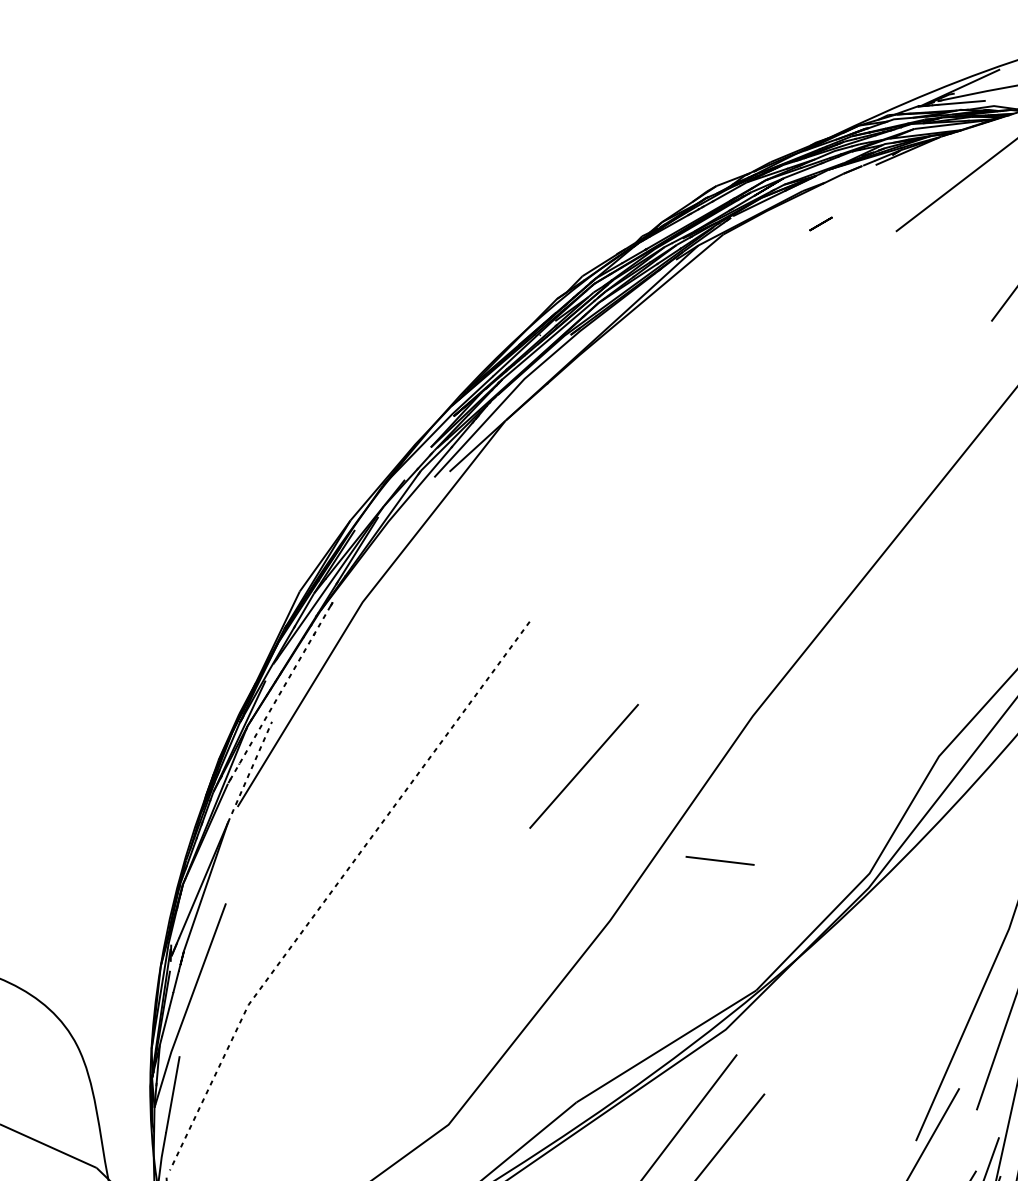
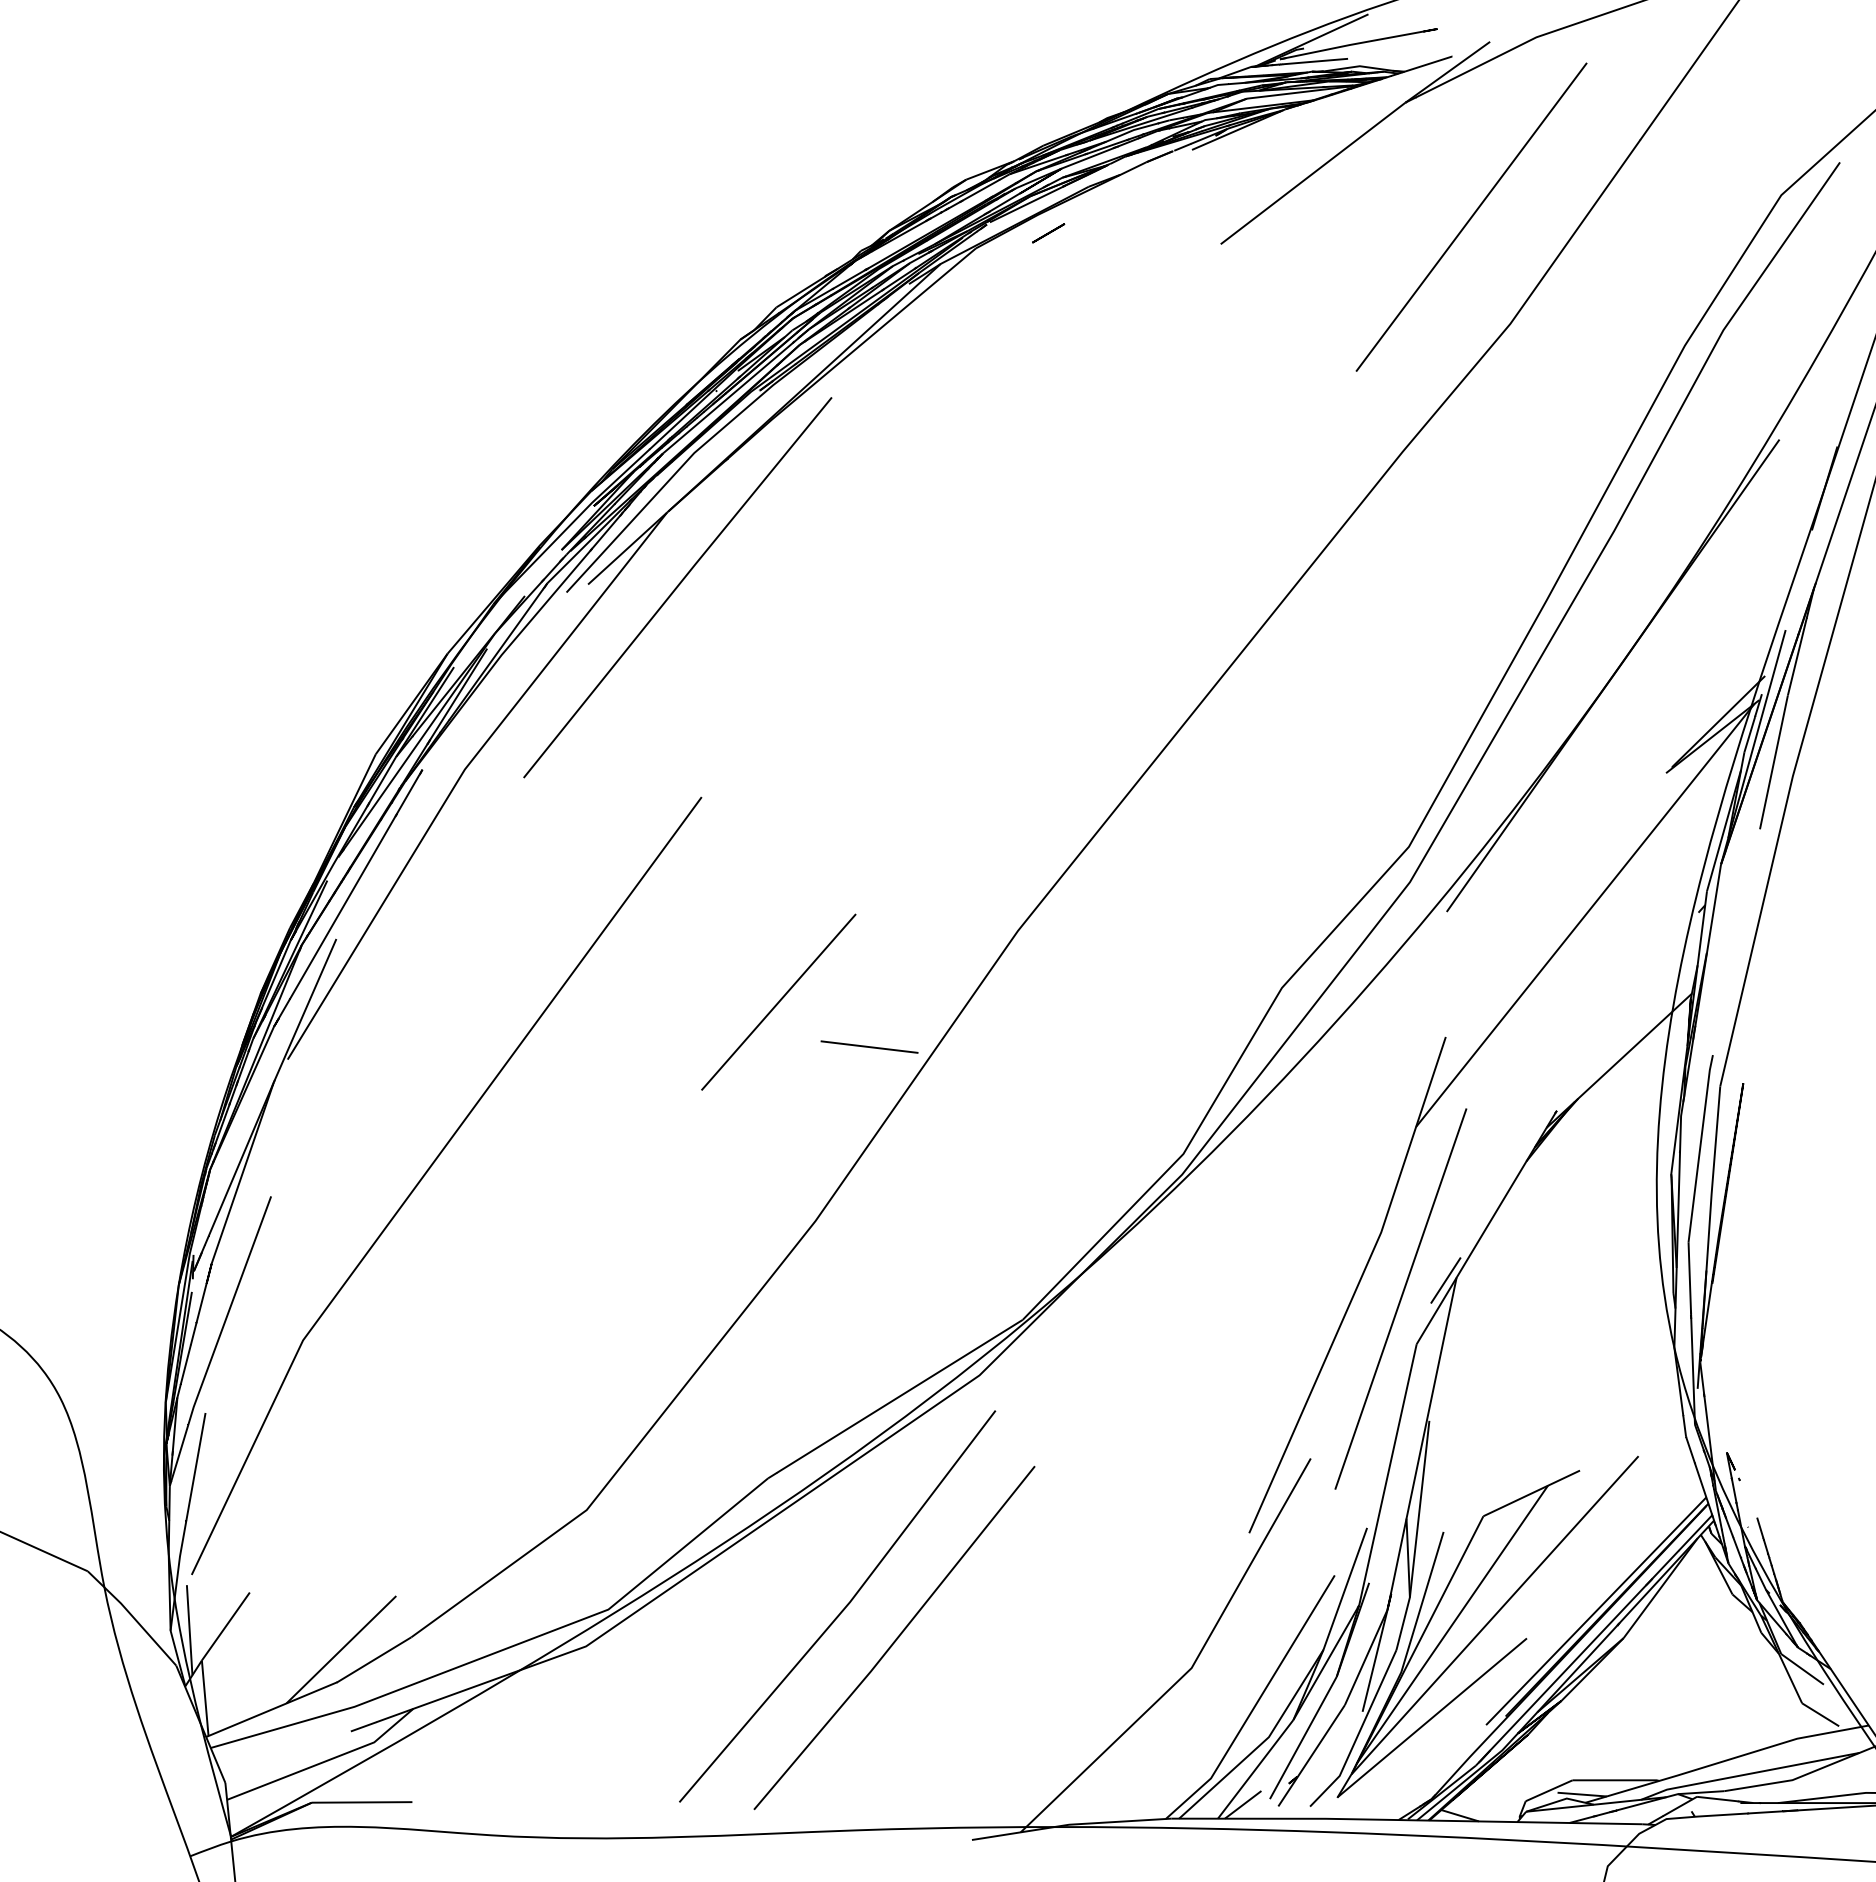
line: (820, 224) -> (1048, 233), moved
line: (512, 473) -> (677, 587), added
line: (277, 698) -> (343, 905), dashed -> solid
line: (250, 772) -> (305, 1010), dashed -> solid
line: (720, 860) -> (869, 1046), moved
line: (334, 887) -> (424, 1174), dashed -> solid

